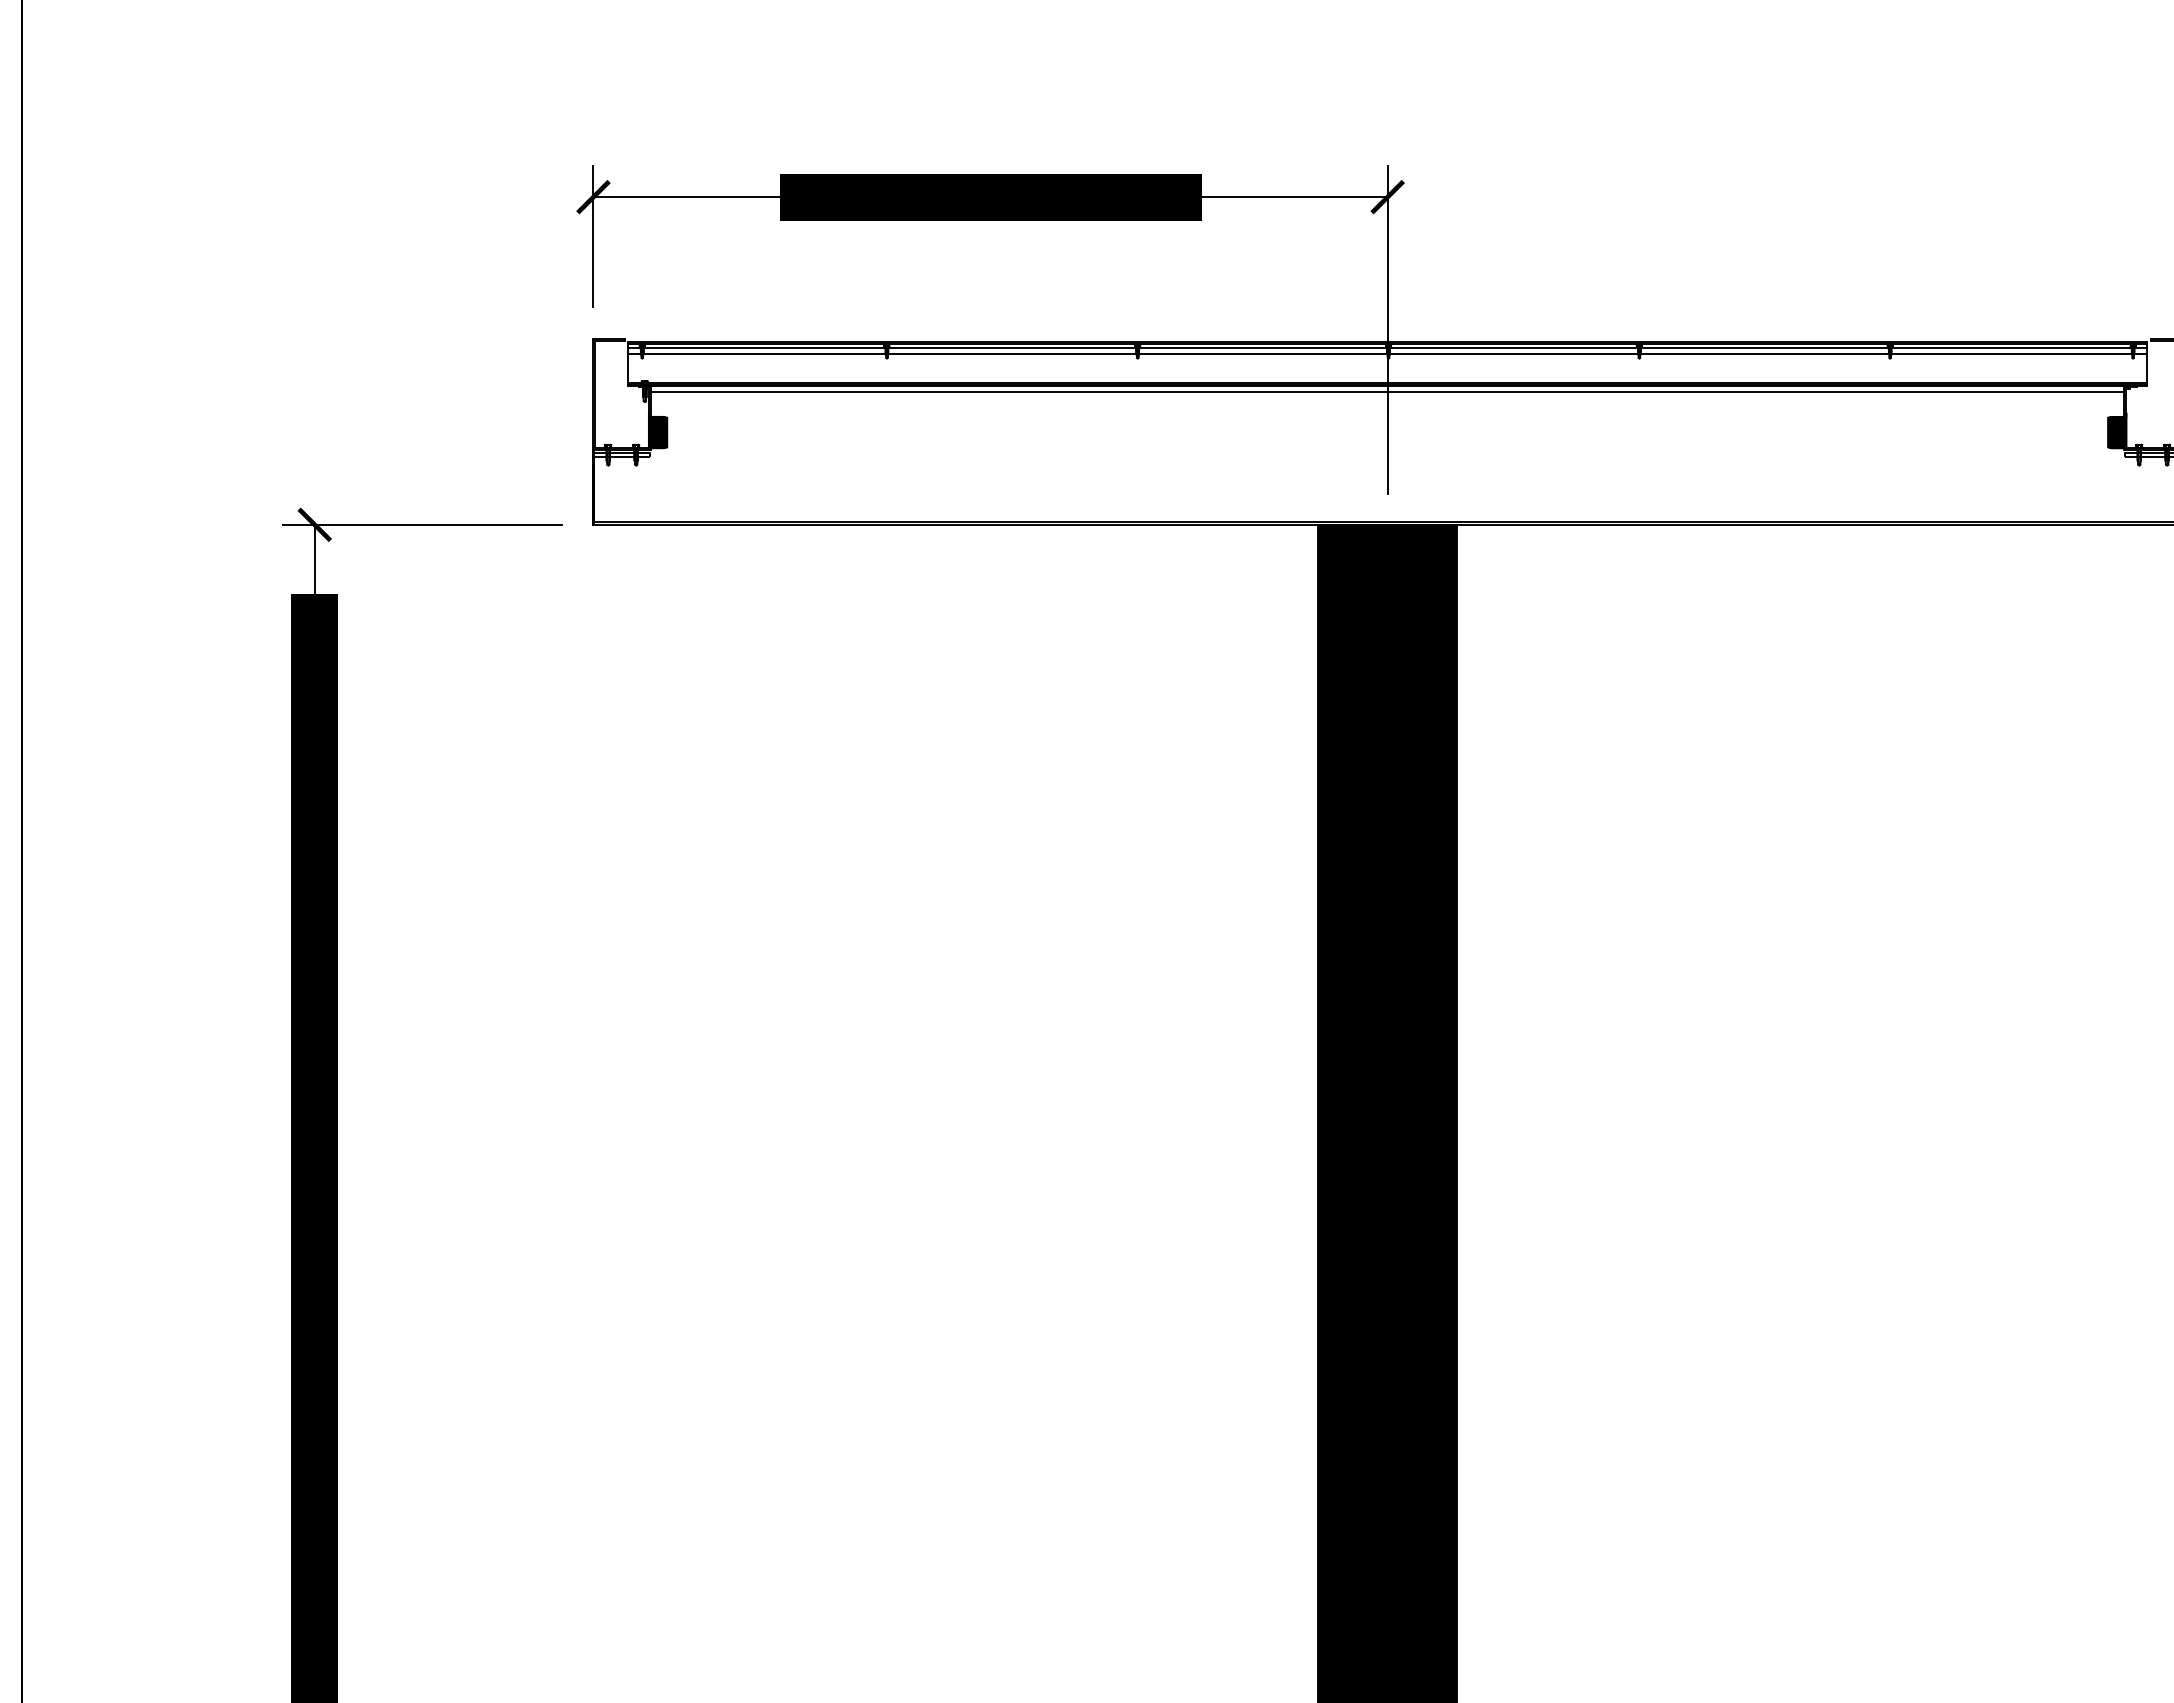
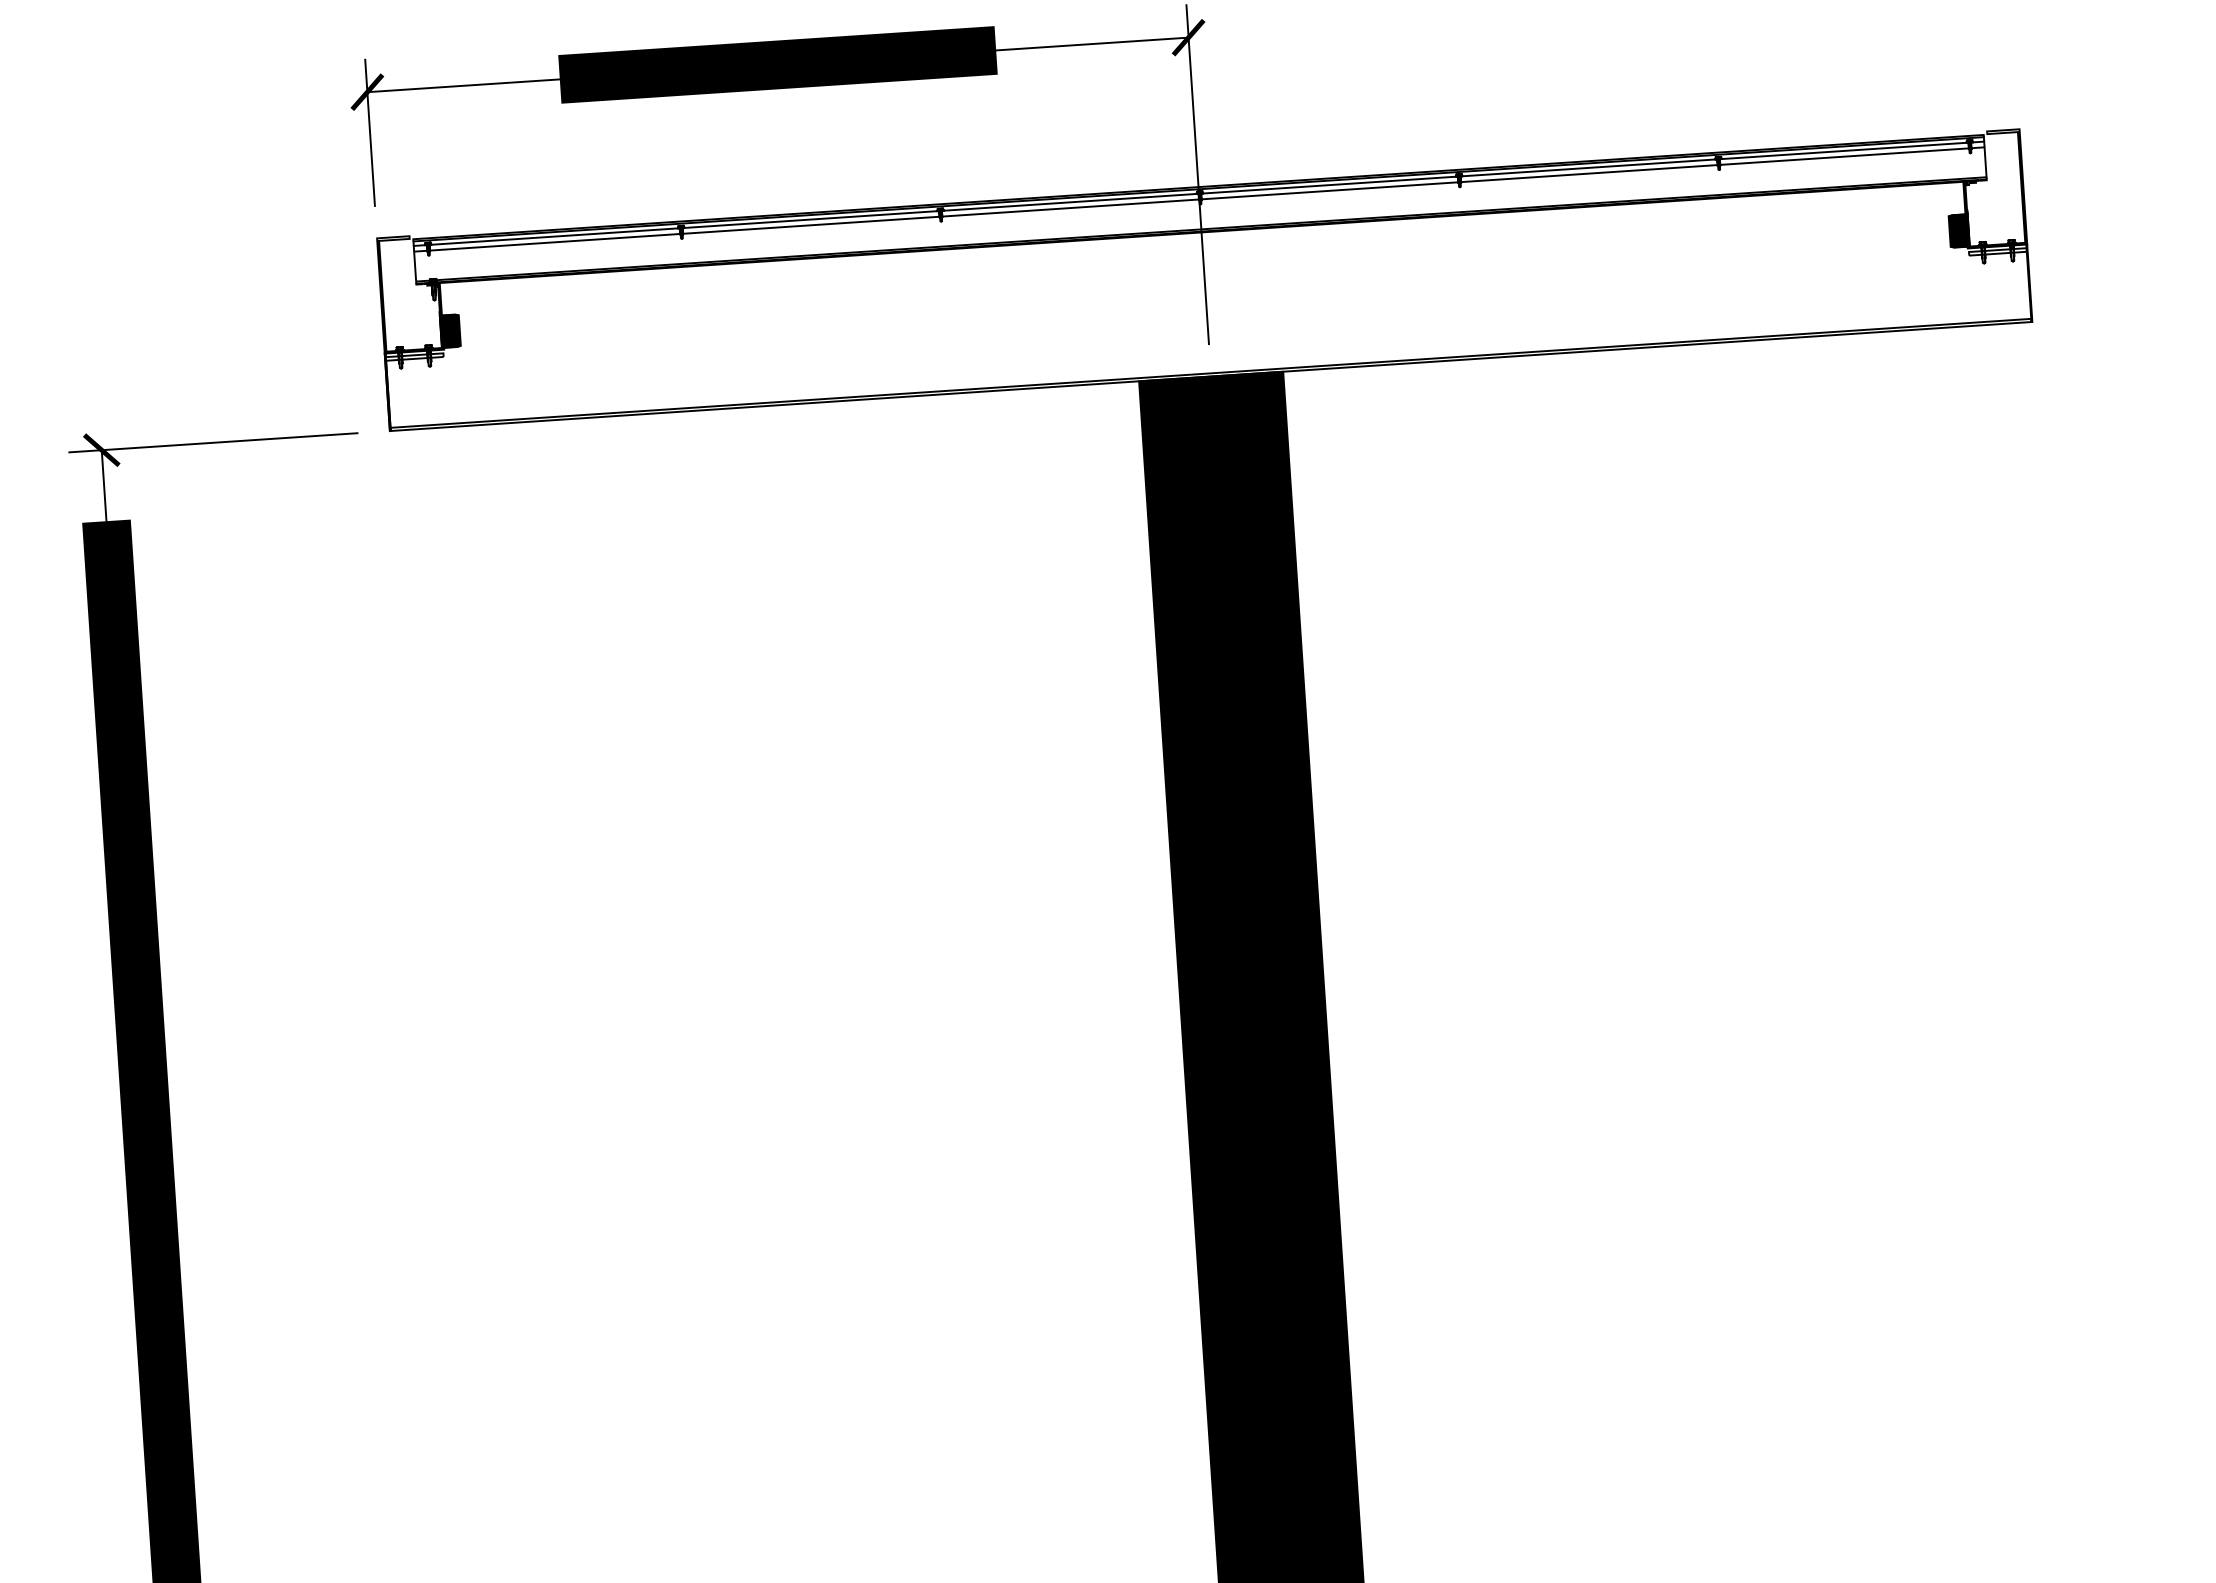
line: (1387, 392) -> (1201, 239), removed

